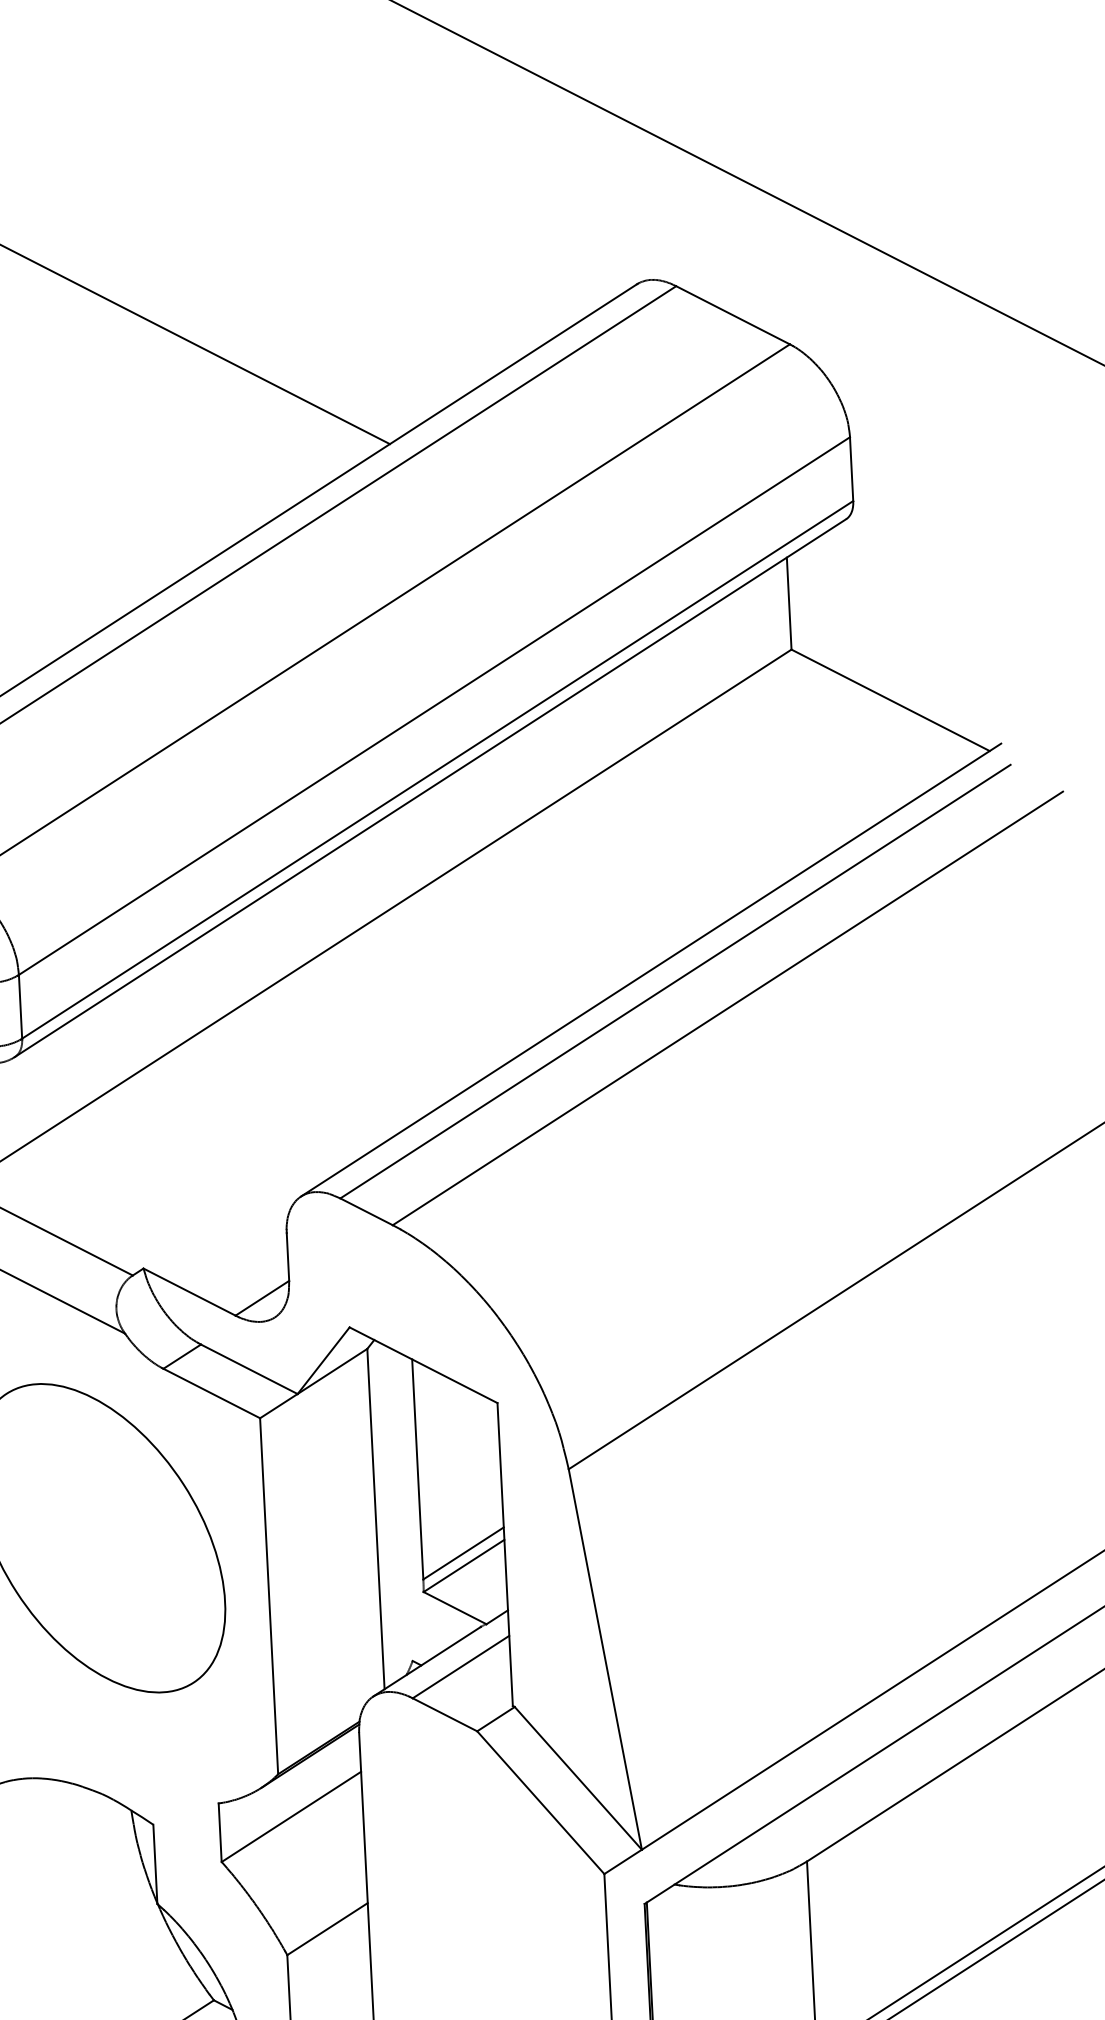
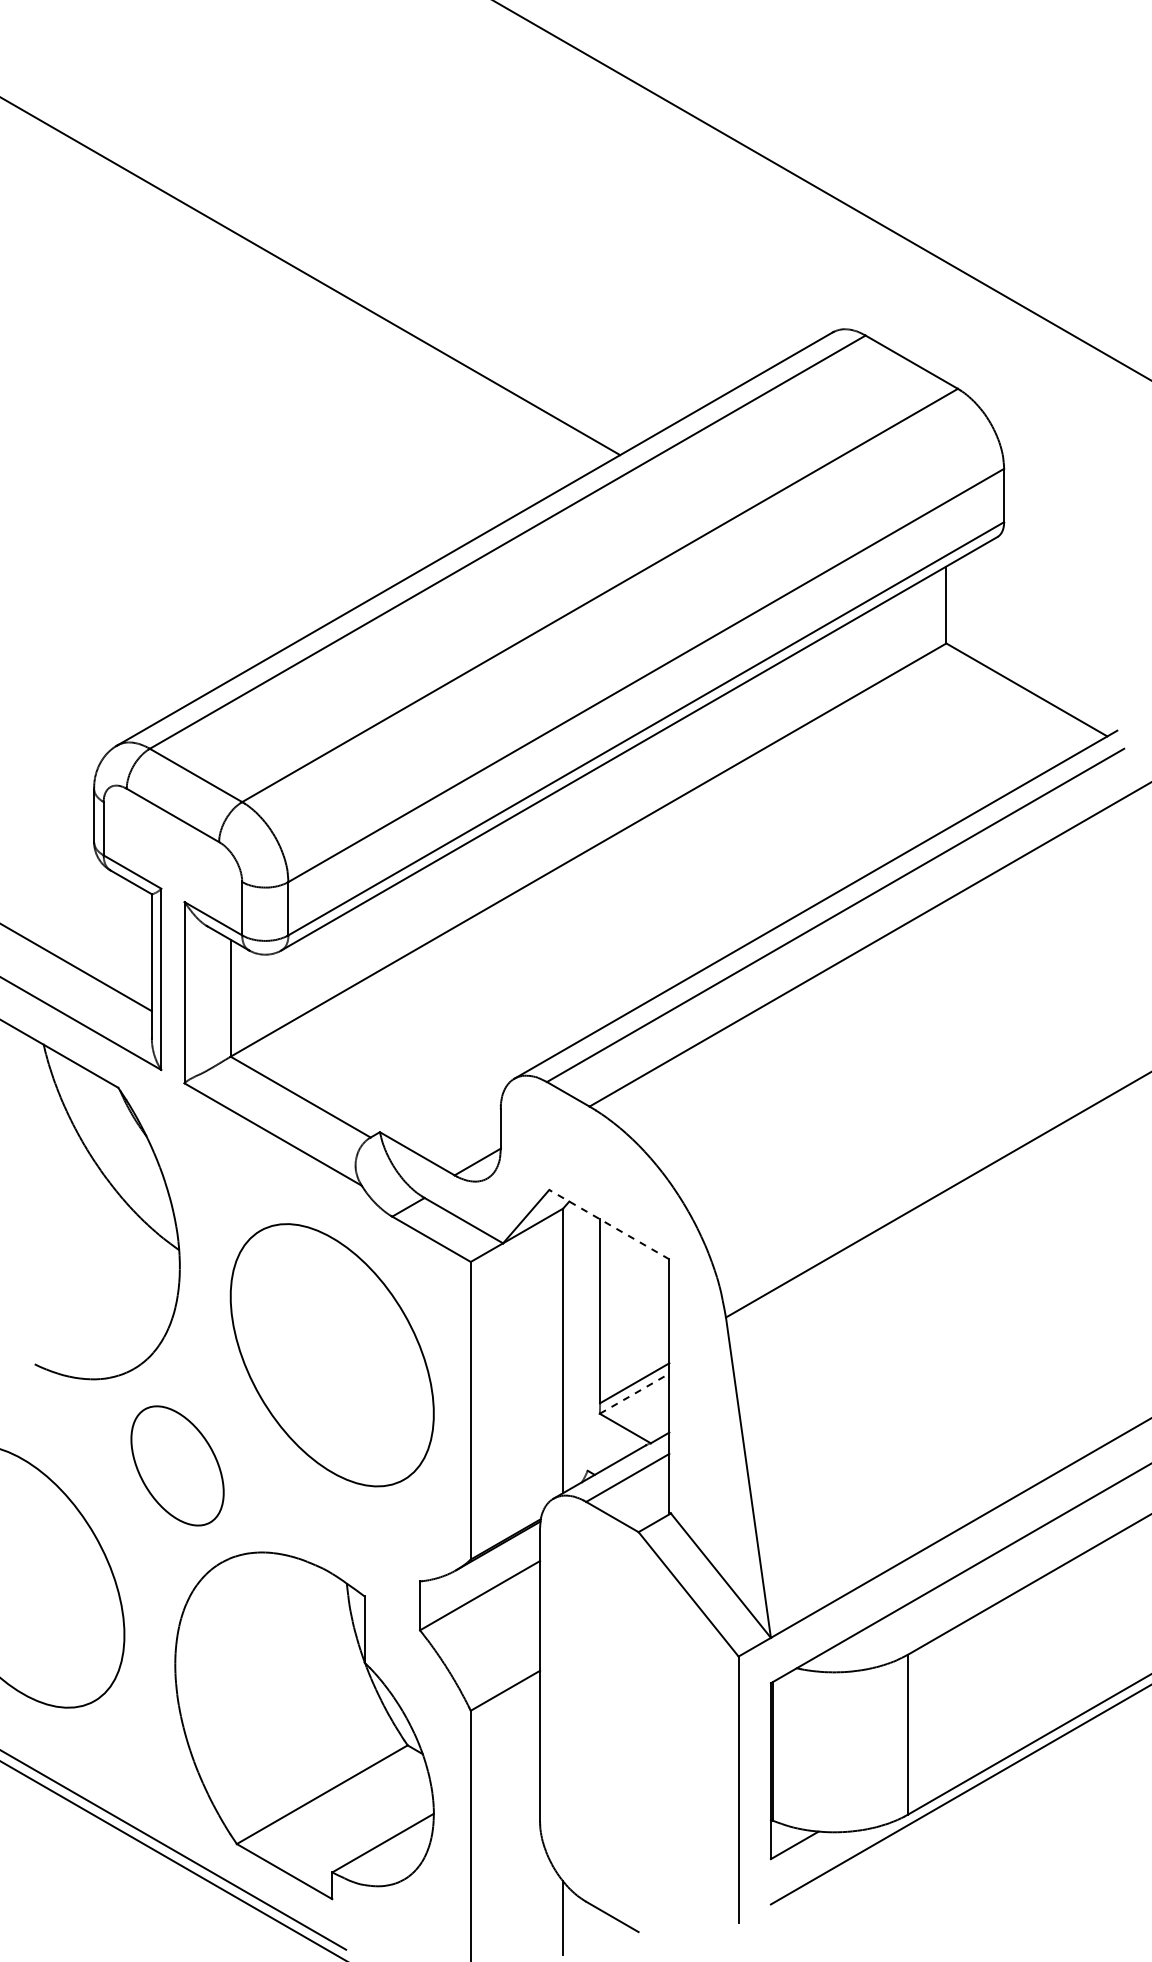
line: (422, 1365) -> (608, 1224), solid -> dashed
line: (465, 1565) -> (635, 1393), solid -> dashed

